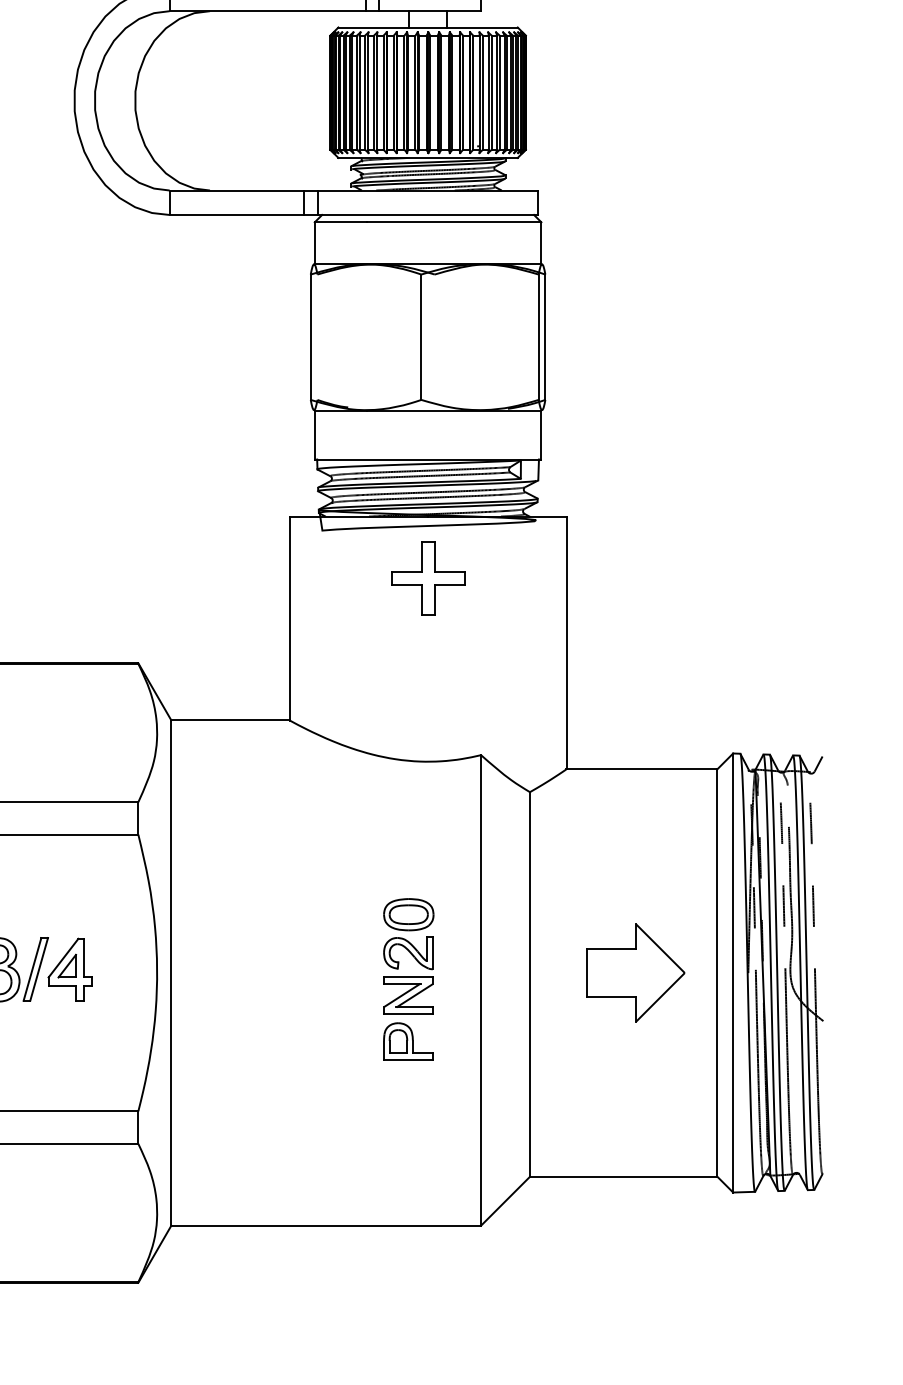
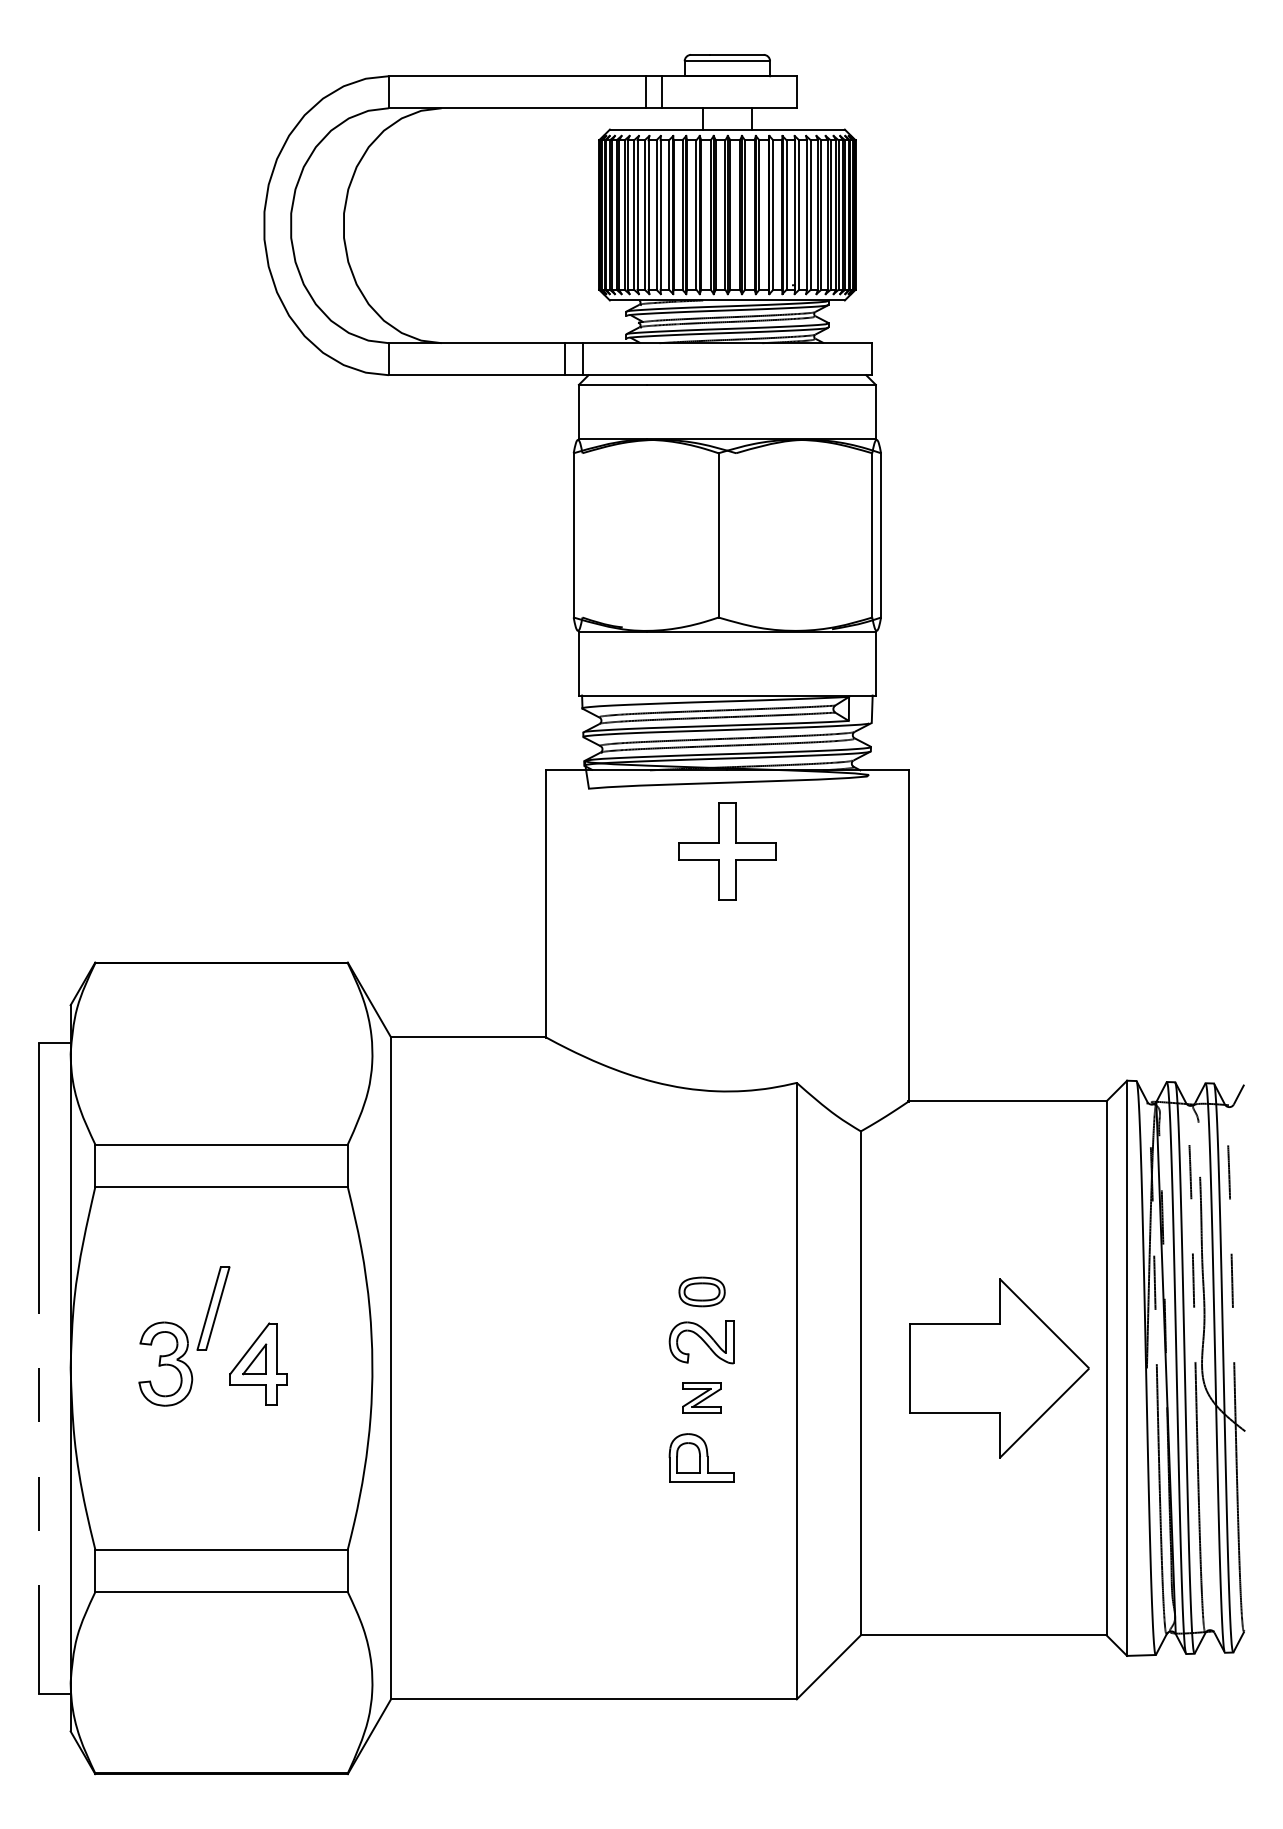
part: (408, 914) -> (701, 1291), size x0.7
part: (35, 969) -> (213, 1308), moved
part: (635, 972) -> (999, 1367), size x1.4
part: (408, 995) -> (701, 1397), size x0.6

